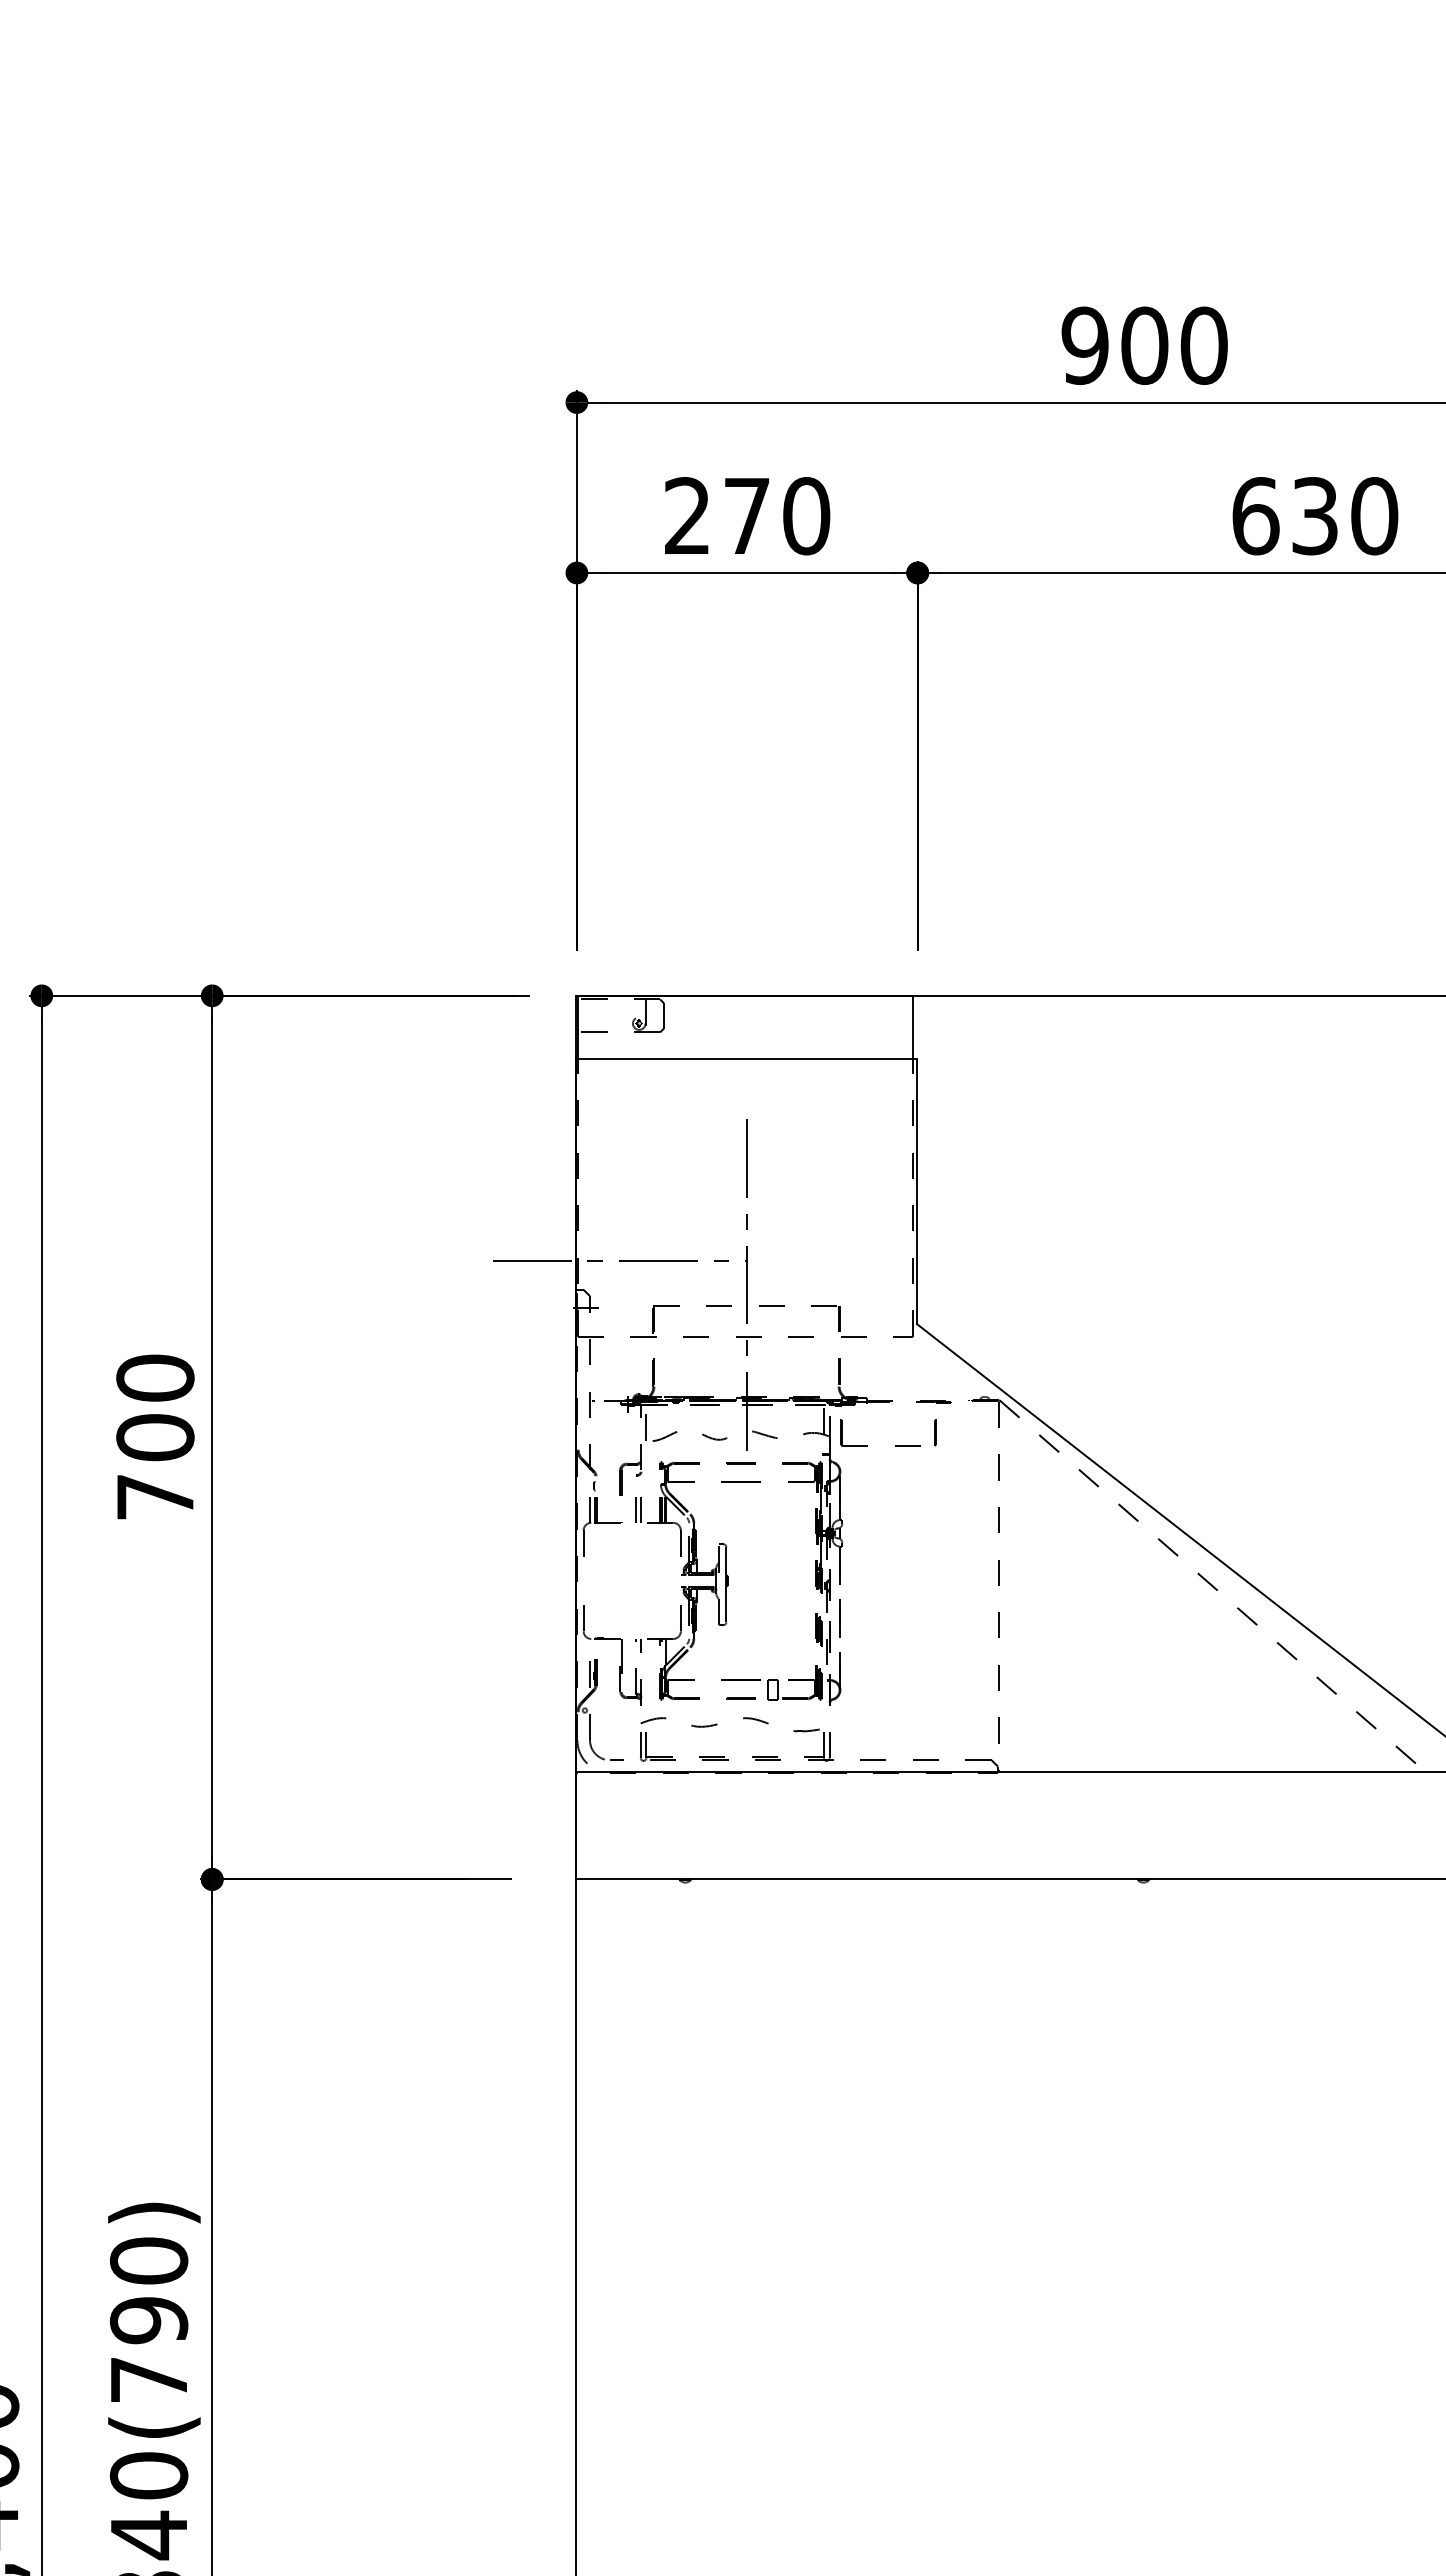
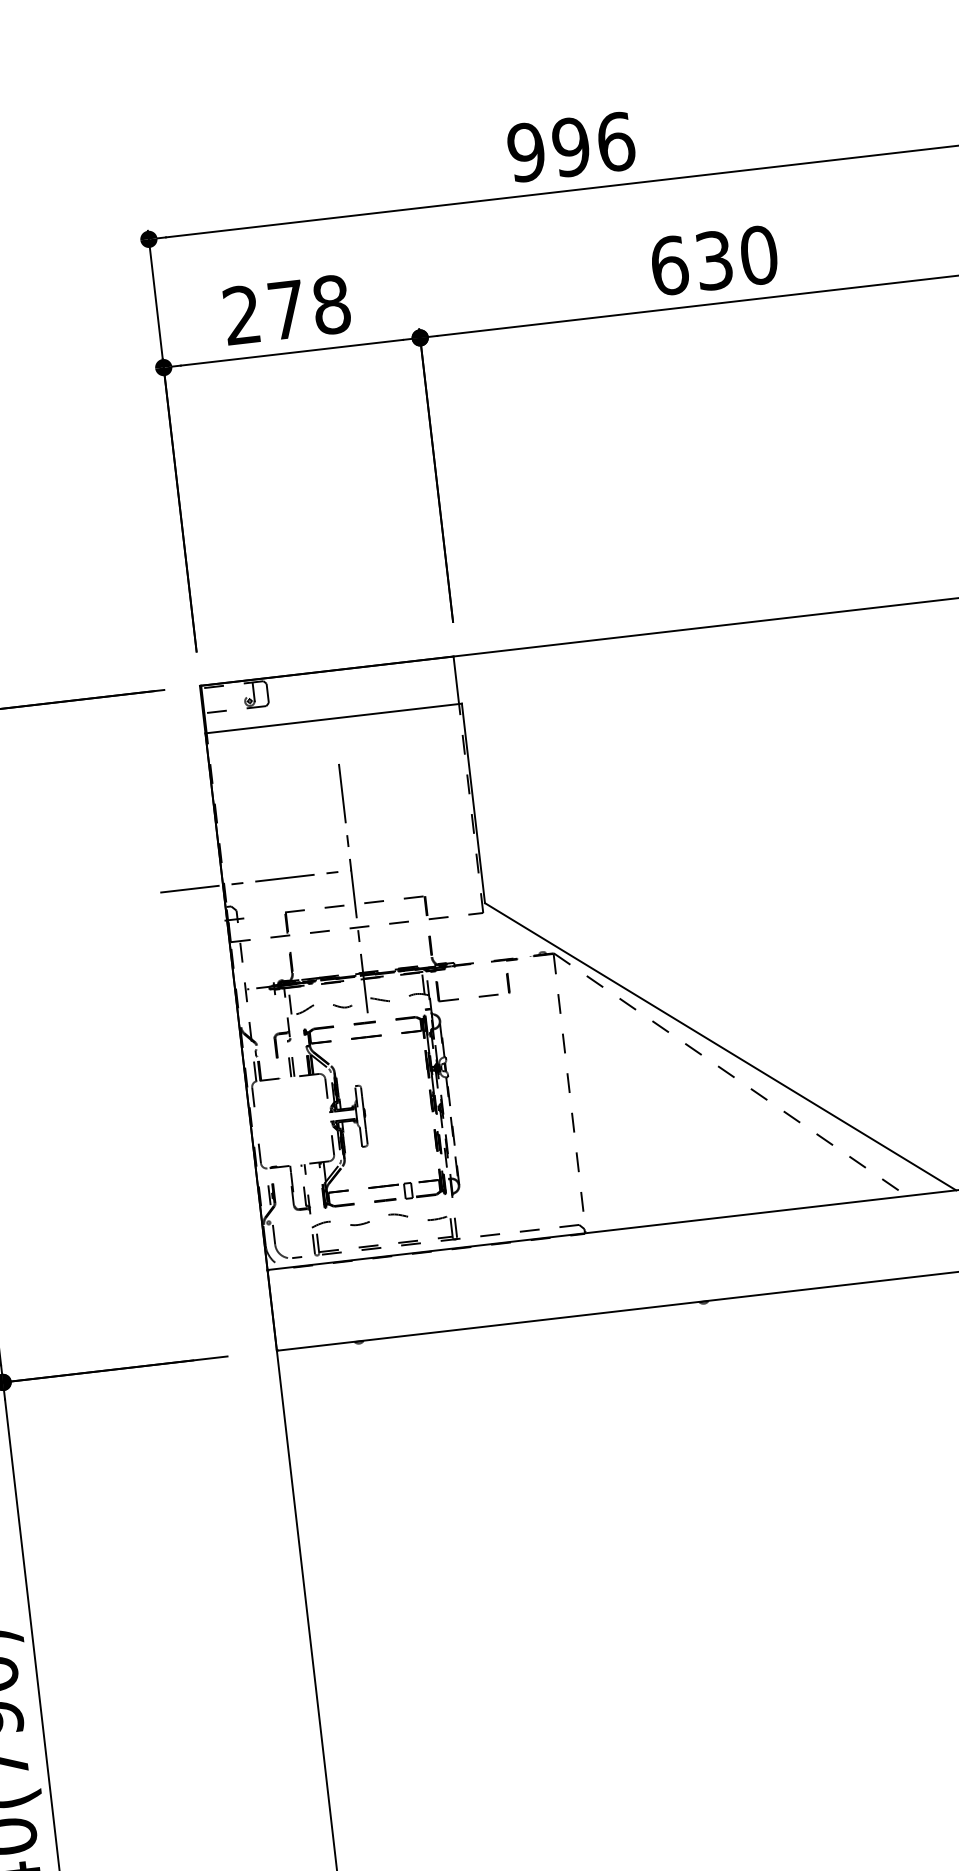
text: (1174, 345) -> (593, 144), 900 -> 996
text: (806, 516) -> (331, 305), 270 -> 278

